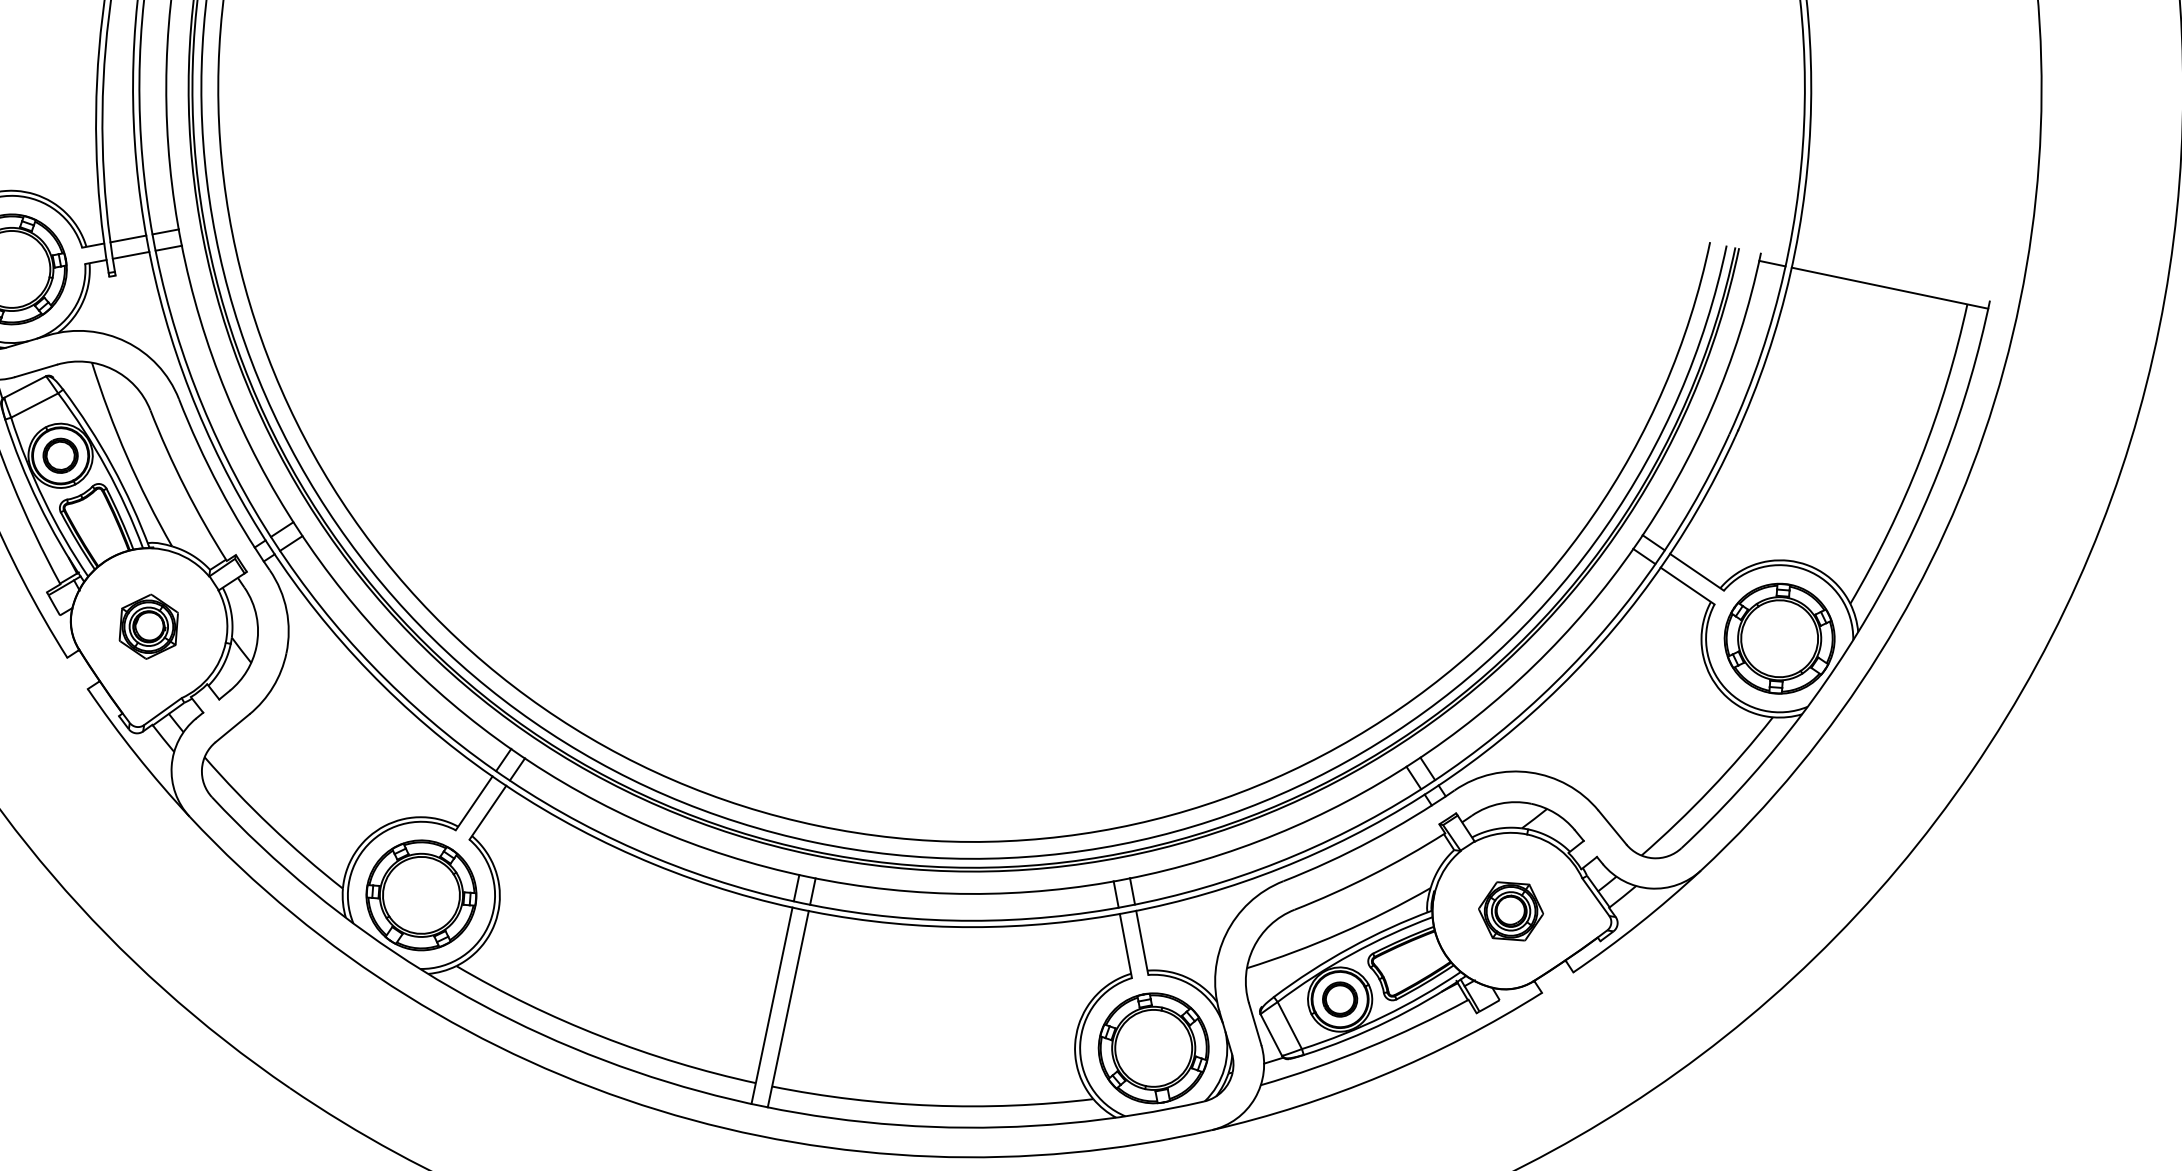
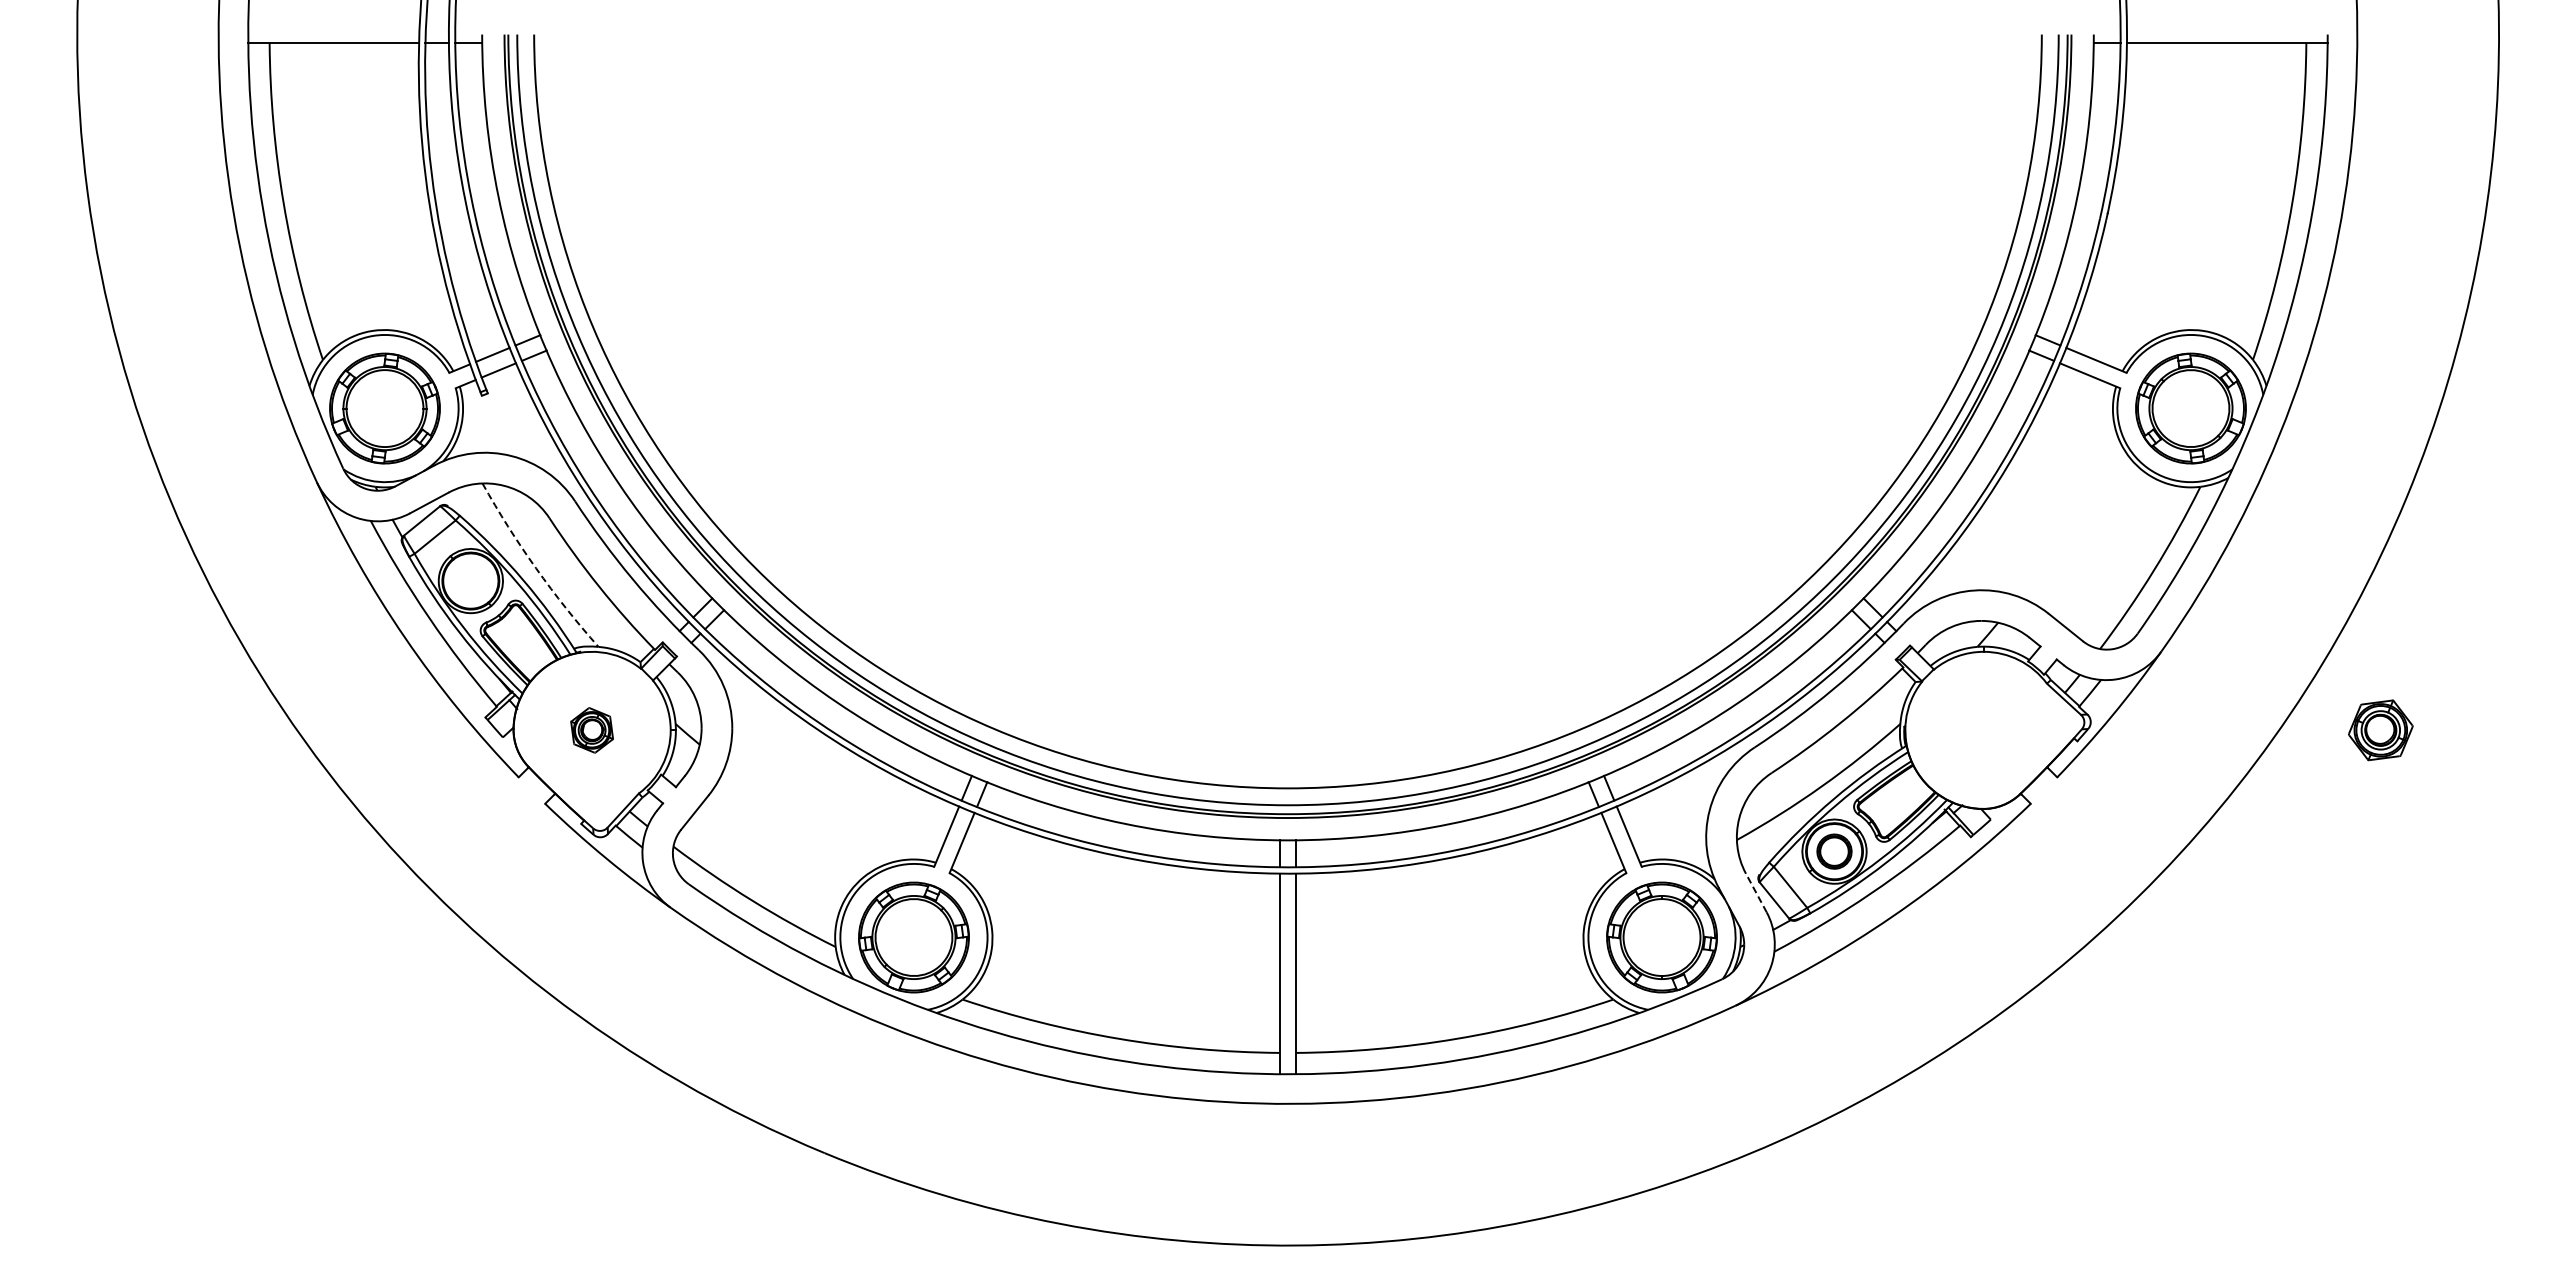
part: (60, 456) -> (470, 581), removed
arc: (127, 456) -> (536, 568), solid -> dashed
part: (148, 626) -> (591, 730), size x0.7
part: (1510, 911) -> (2380, 730), moved
line: (1255, 1024) -> (1756, 893), solid -> dashed

